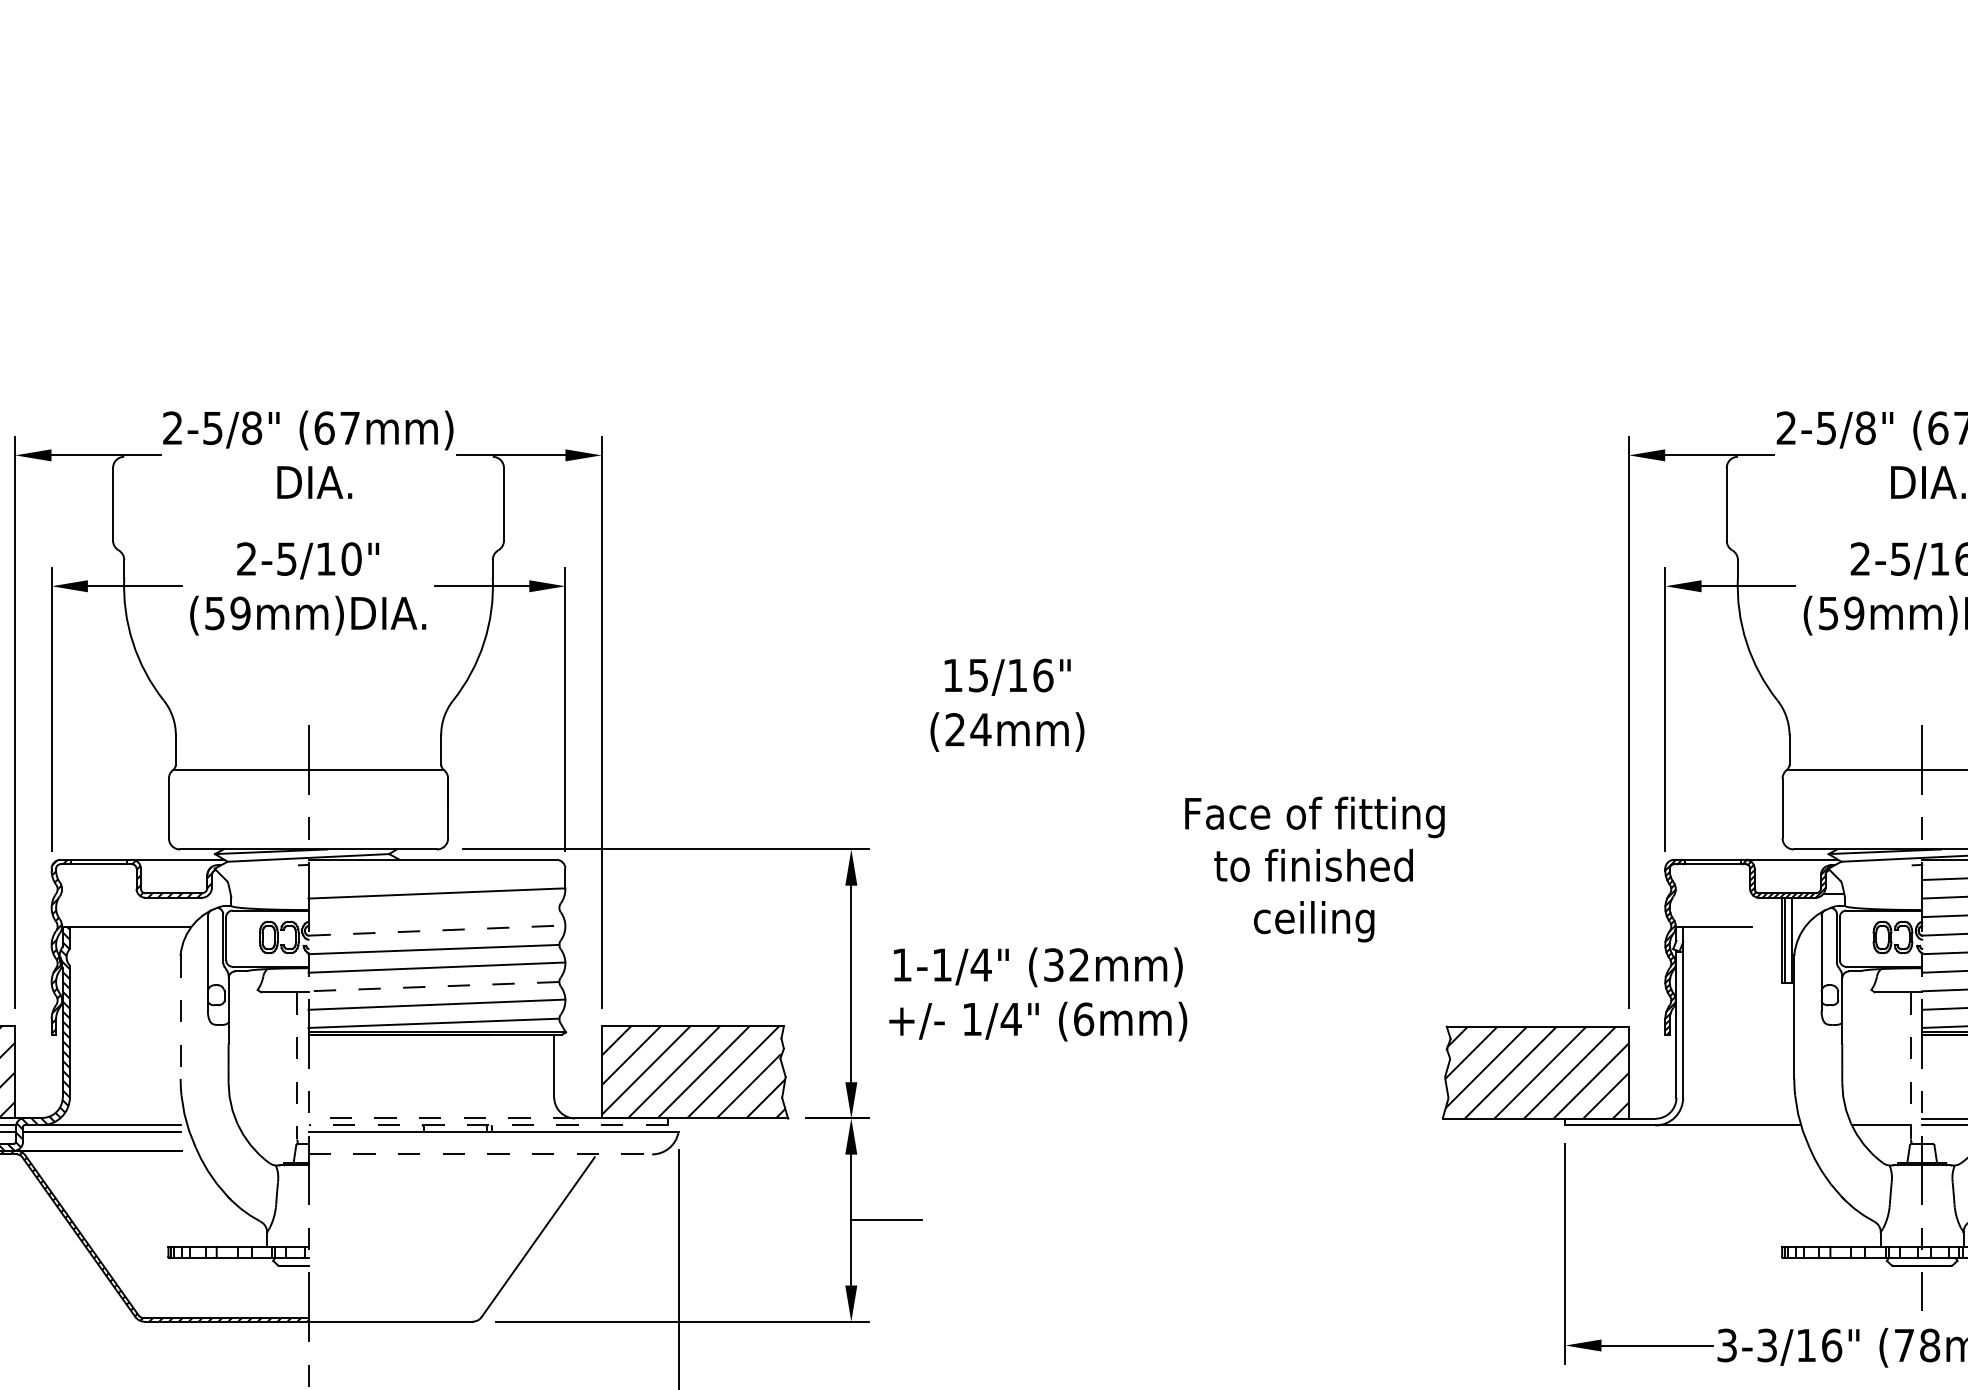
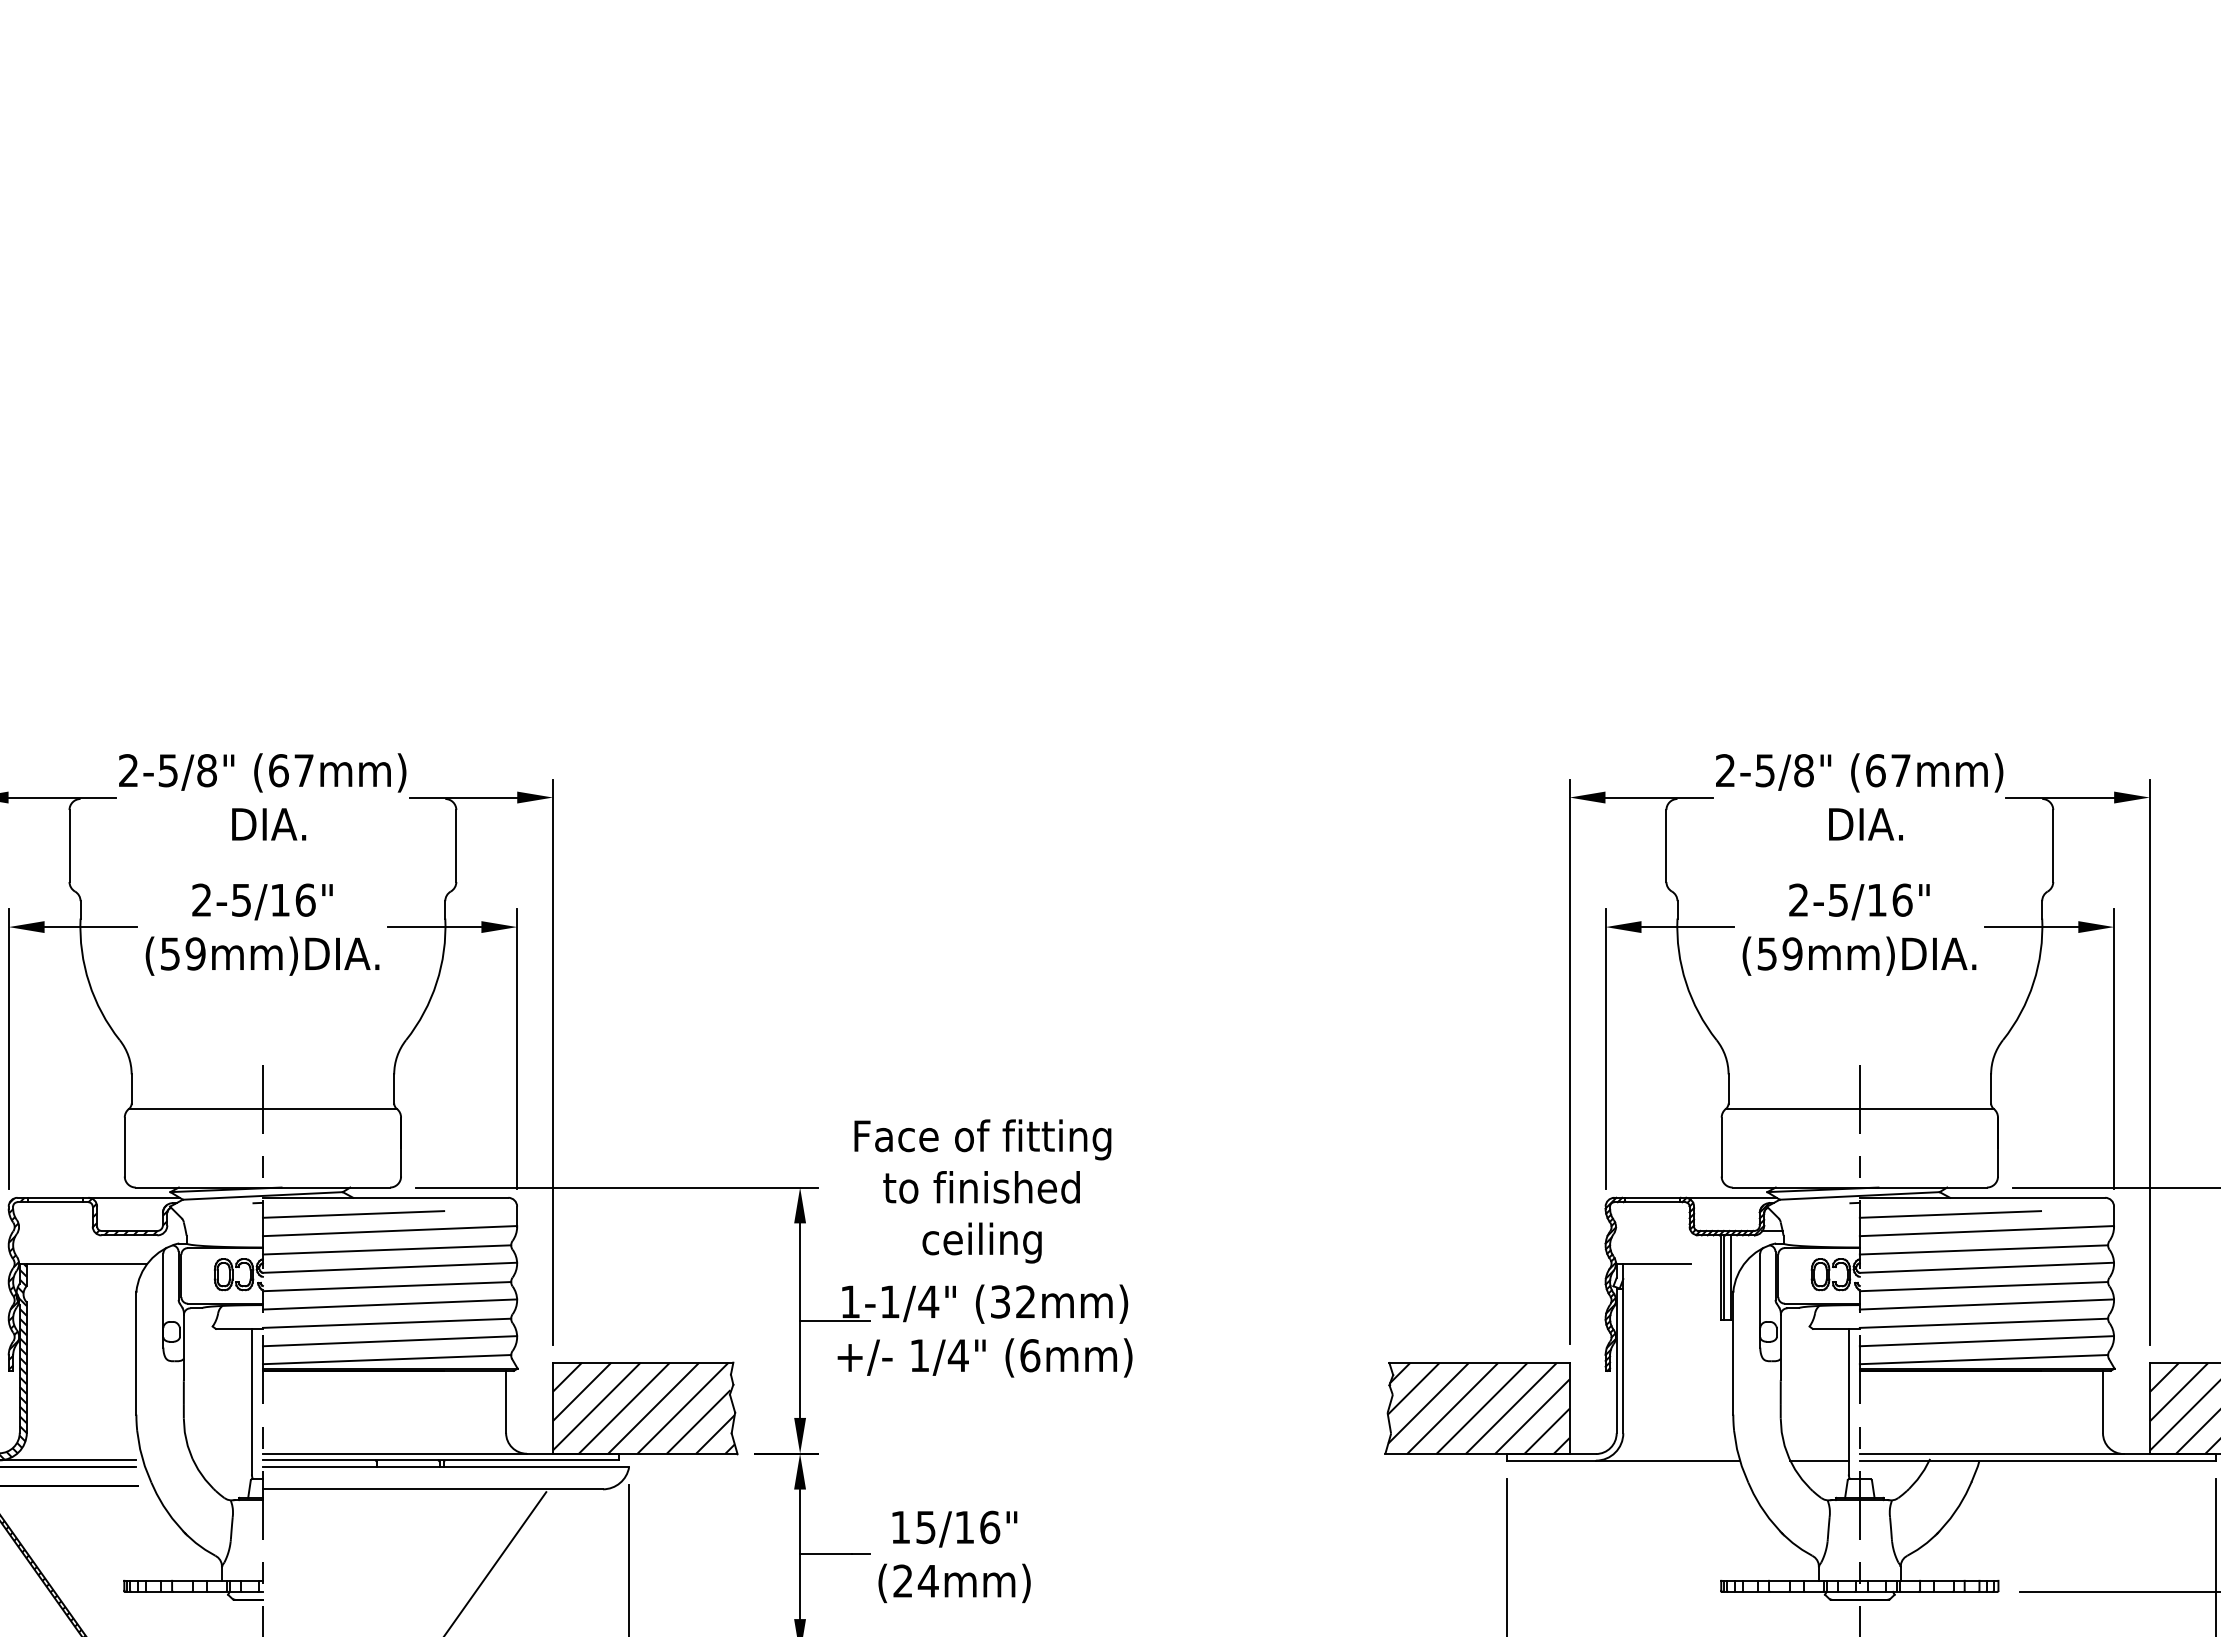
text: (351, 558) -> (305, 899), 2-5/10" -> 2-5/16"
text: (1007, 704) -> (954, 1556), moved
text: (1314, 869) -> (982, 1191), moved
line: (400, 876) -> (353, 1214), added
line: (433, 912) -> (386, 1249), added
line: (437, 930) -> (390, 1267), dashed -> solid
line: (886, 983) -> (834, 1320), added
line: (433, 986) -> (386, 1323), dashed -> solid
line: (180, 1018) -> (136, 1354), dashed -> solid
line: (296, 1065) -> (251, 1401), dashed -> solid
line: (1910, 1065) -> (1848, 1401), dashed -> solid
line: (441, 1118) -> (394, 1453), dashed -> solid
line: (487, 1125) -> (440, 1460), dashed -> solid
line: (480, 1154) -> (433, 1489), dashed -> solid

